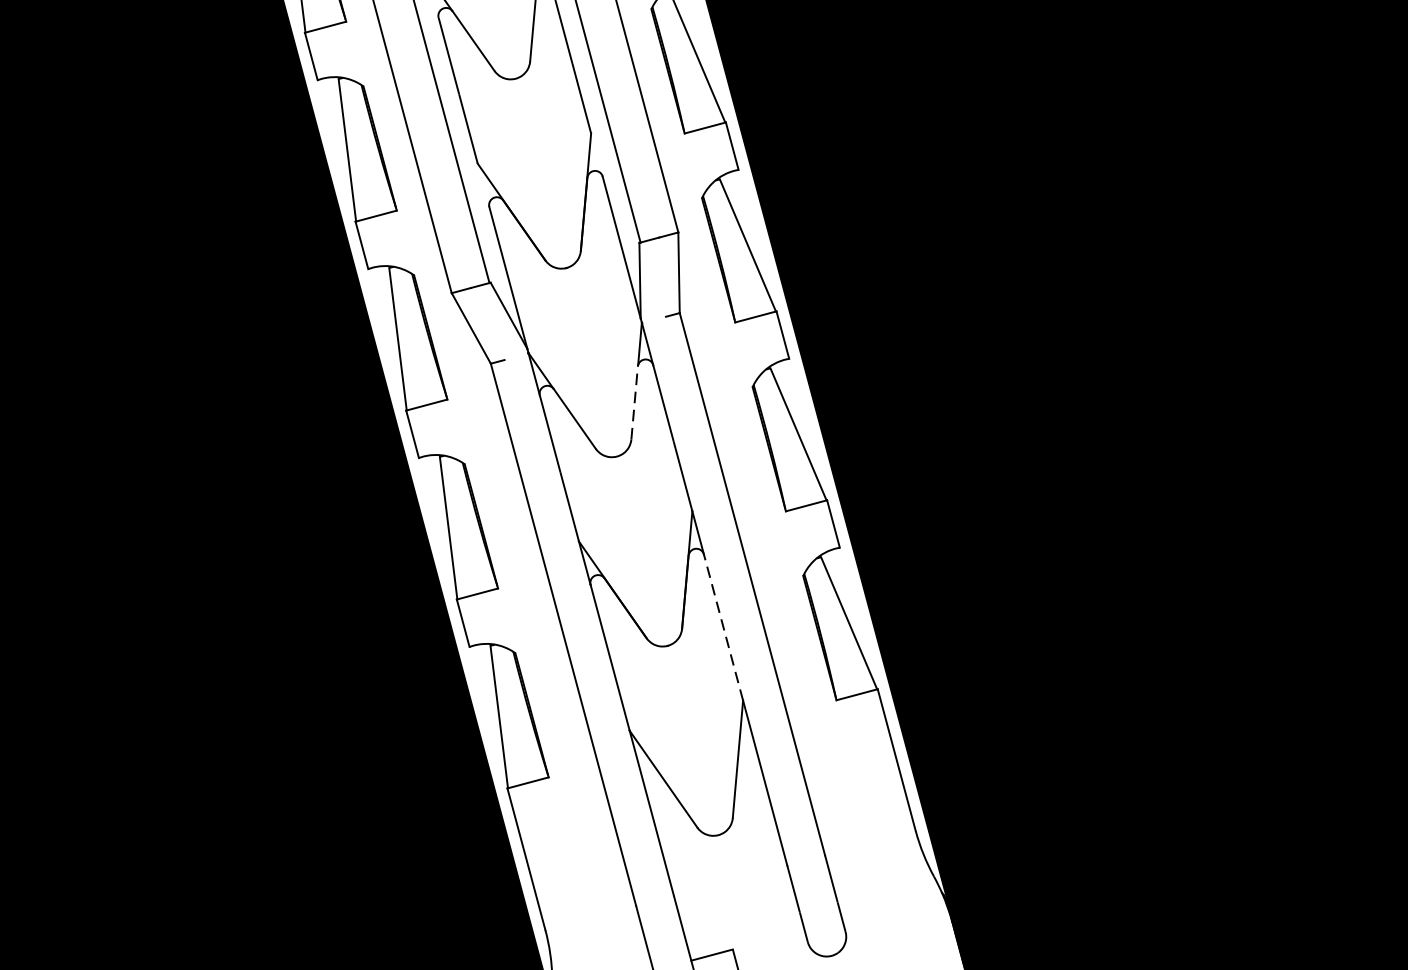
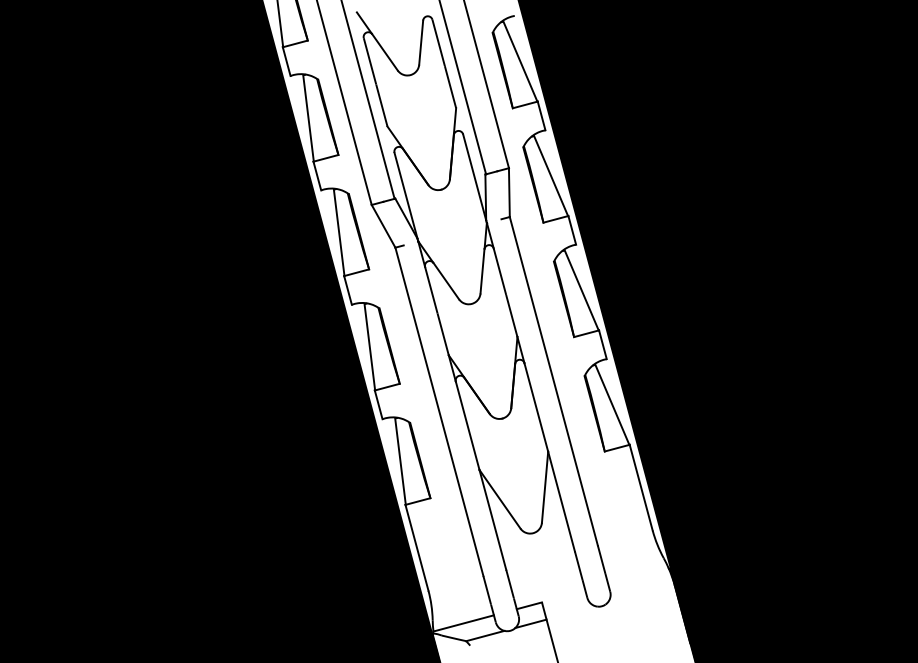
line: (634, 401) -> (482, 270), dashed -> solid
line: (723, 627) -> (536, 407), dashed -> solid

